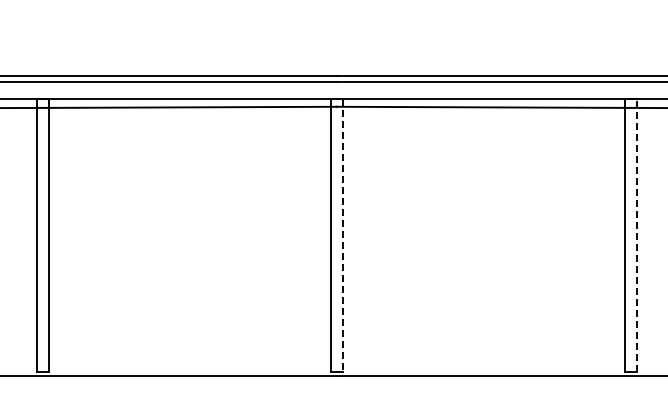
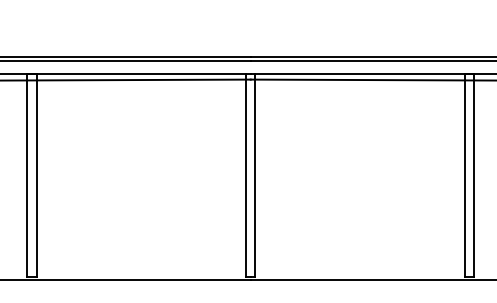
line: (637, 235) -> (474, 175), dashed -> solid
line: (343, 236) -> (255, 176), dashed -> solid

